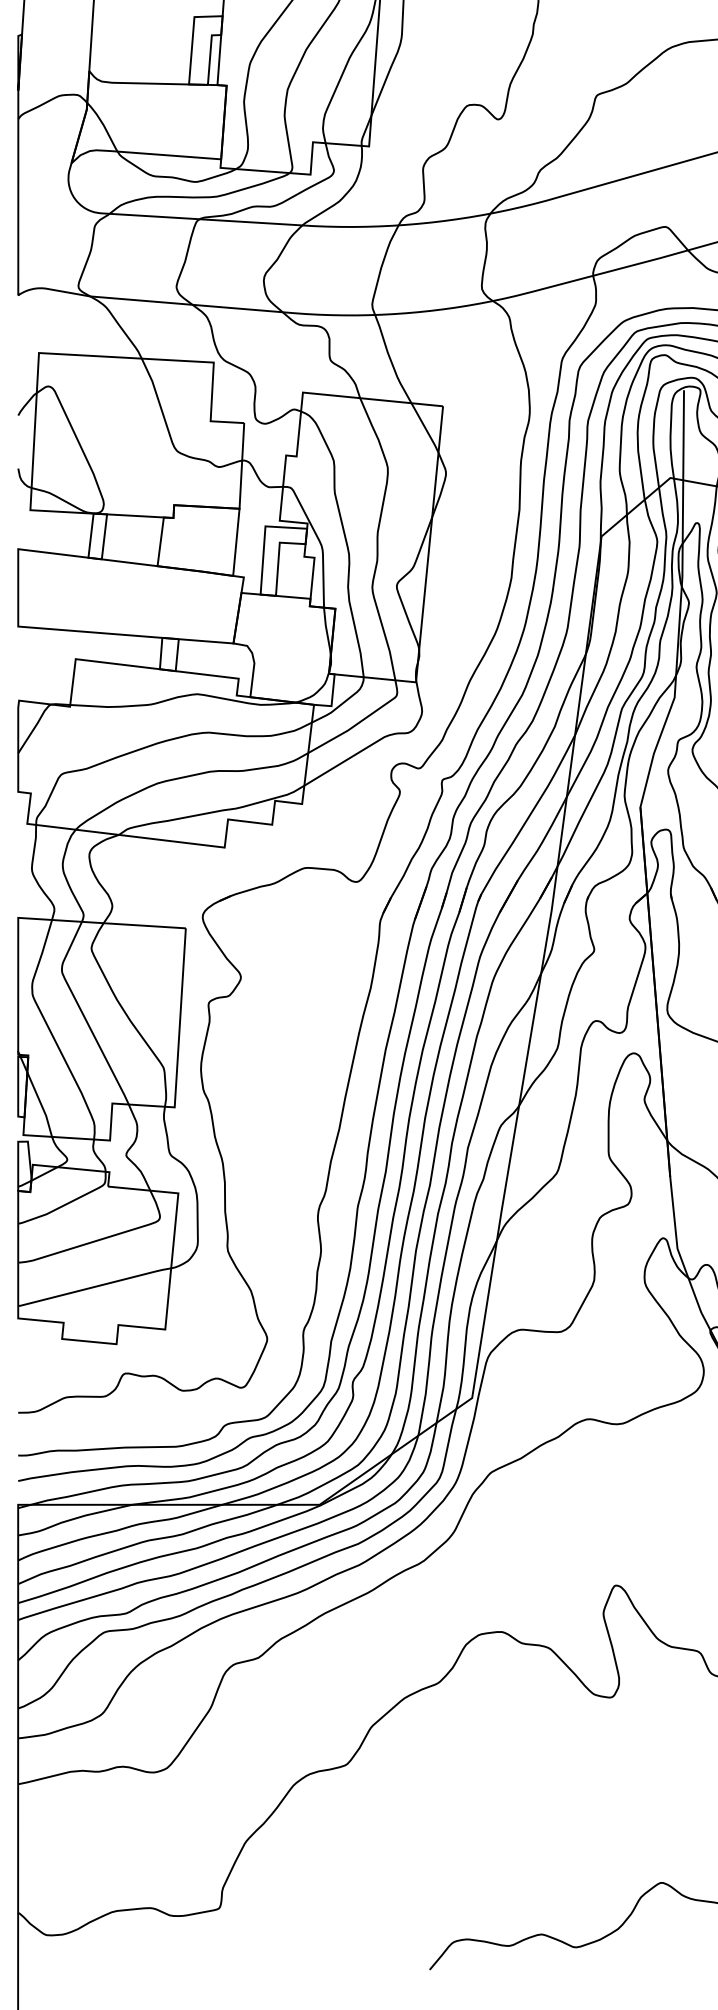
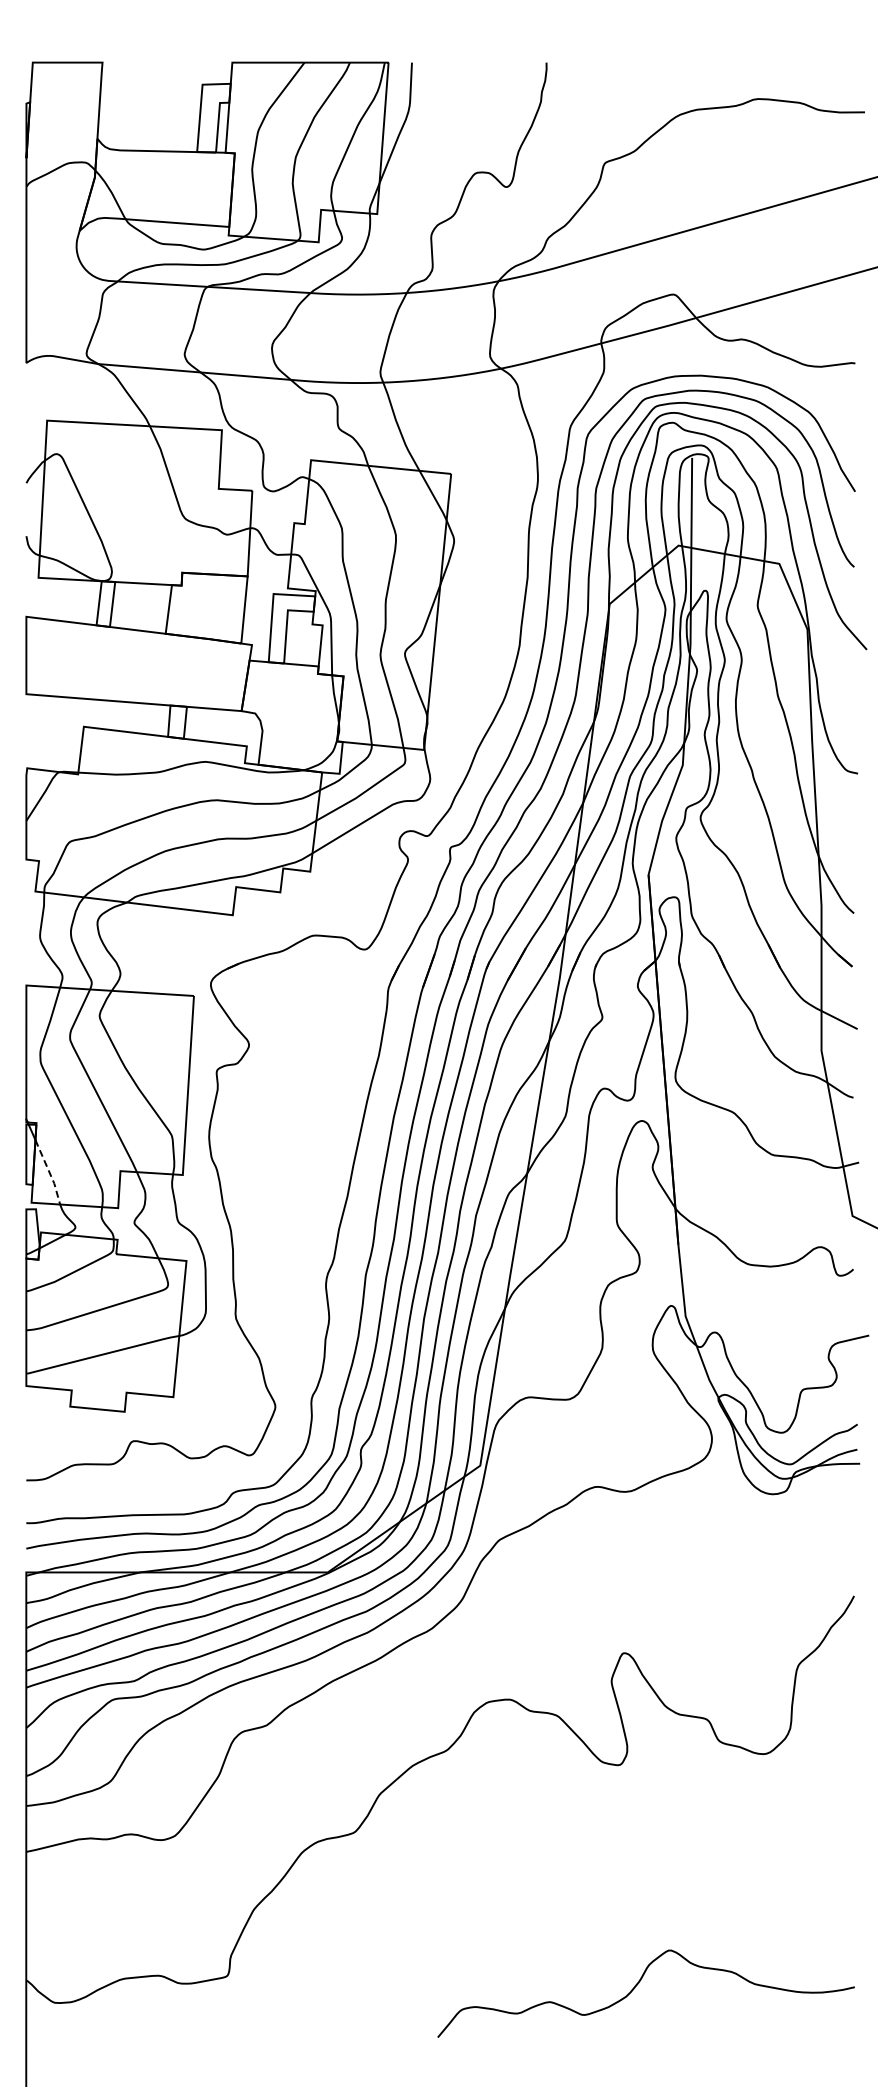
line: (41, 1104) -> (49, 1172), solid -> dashed

